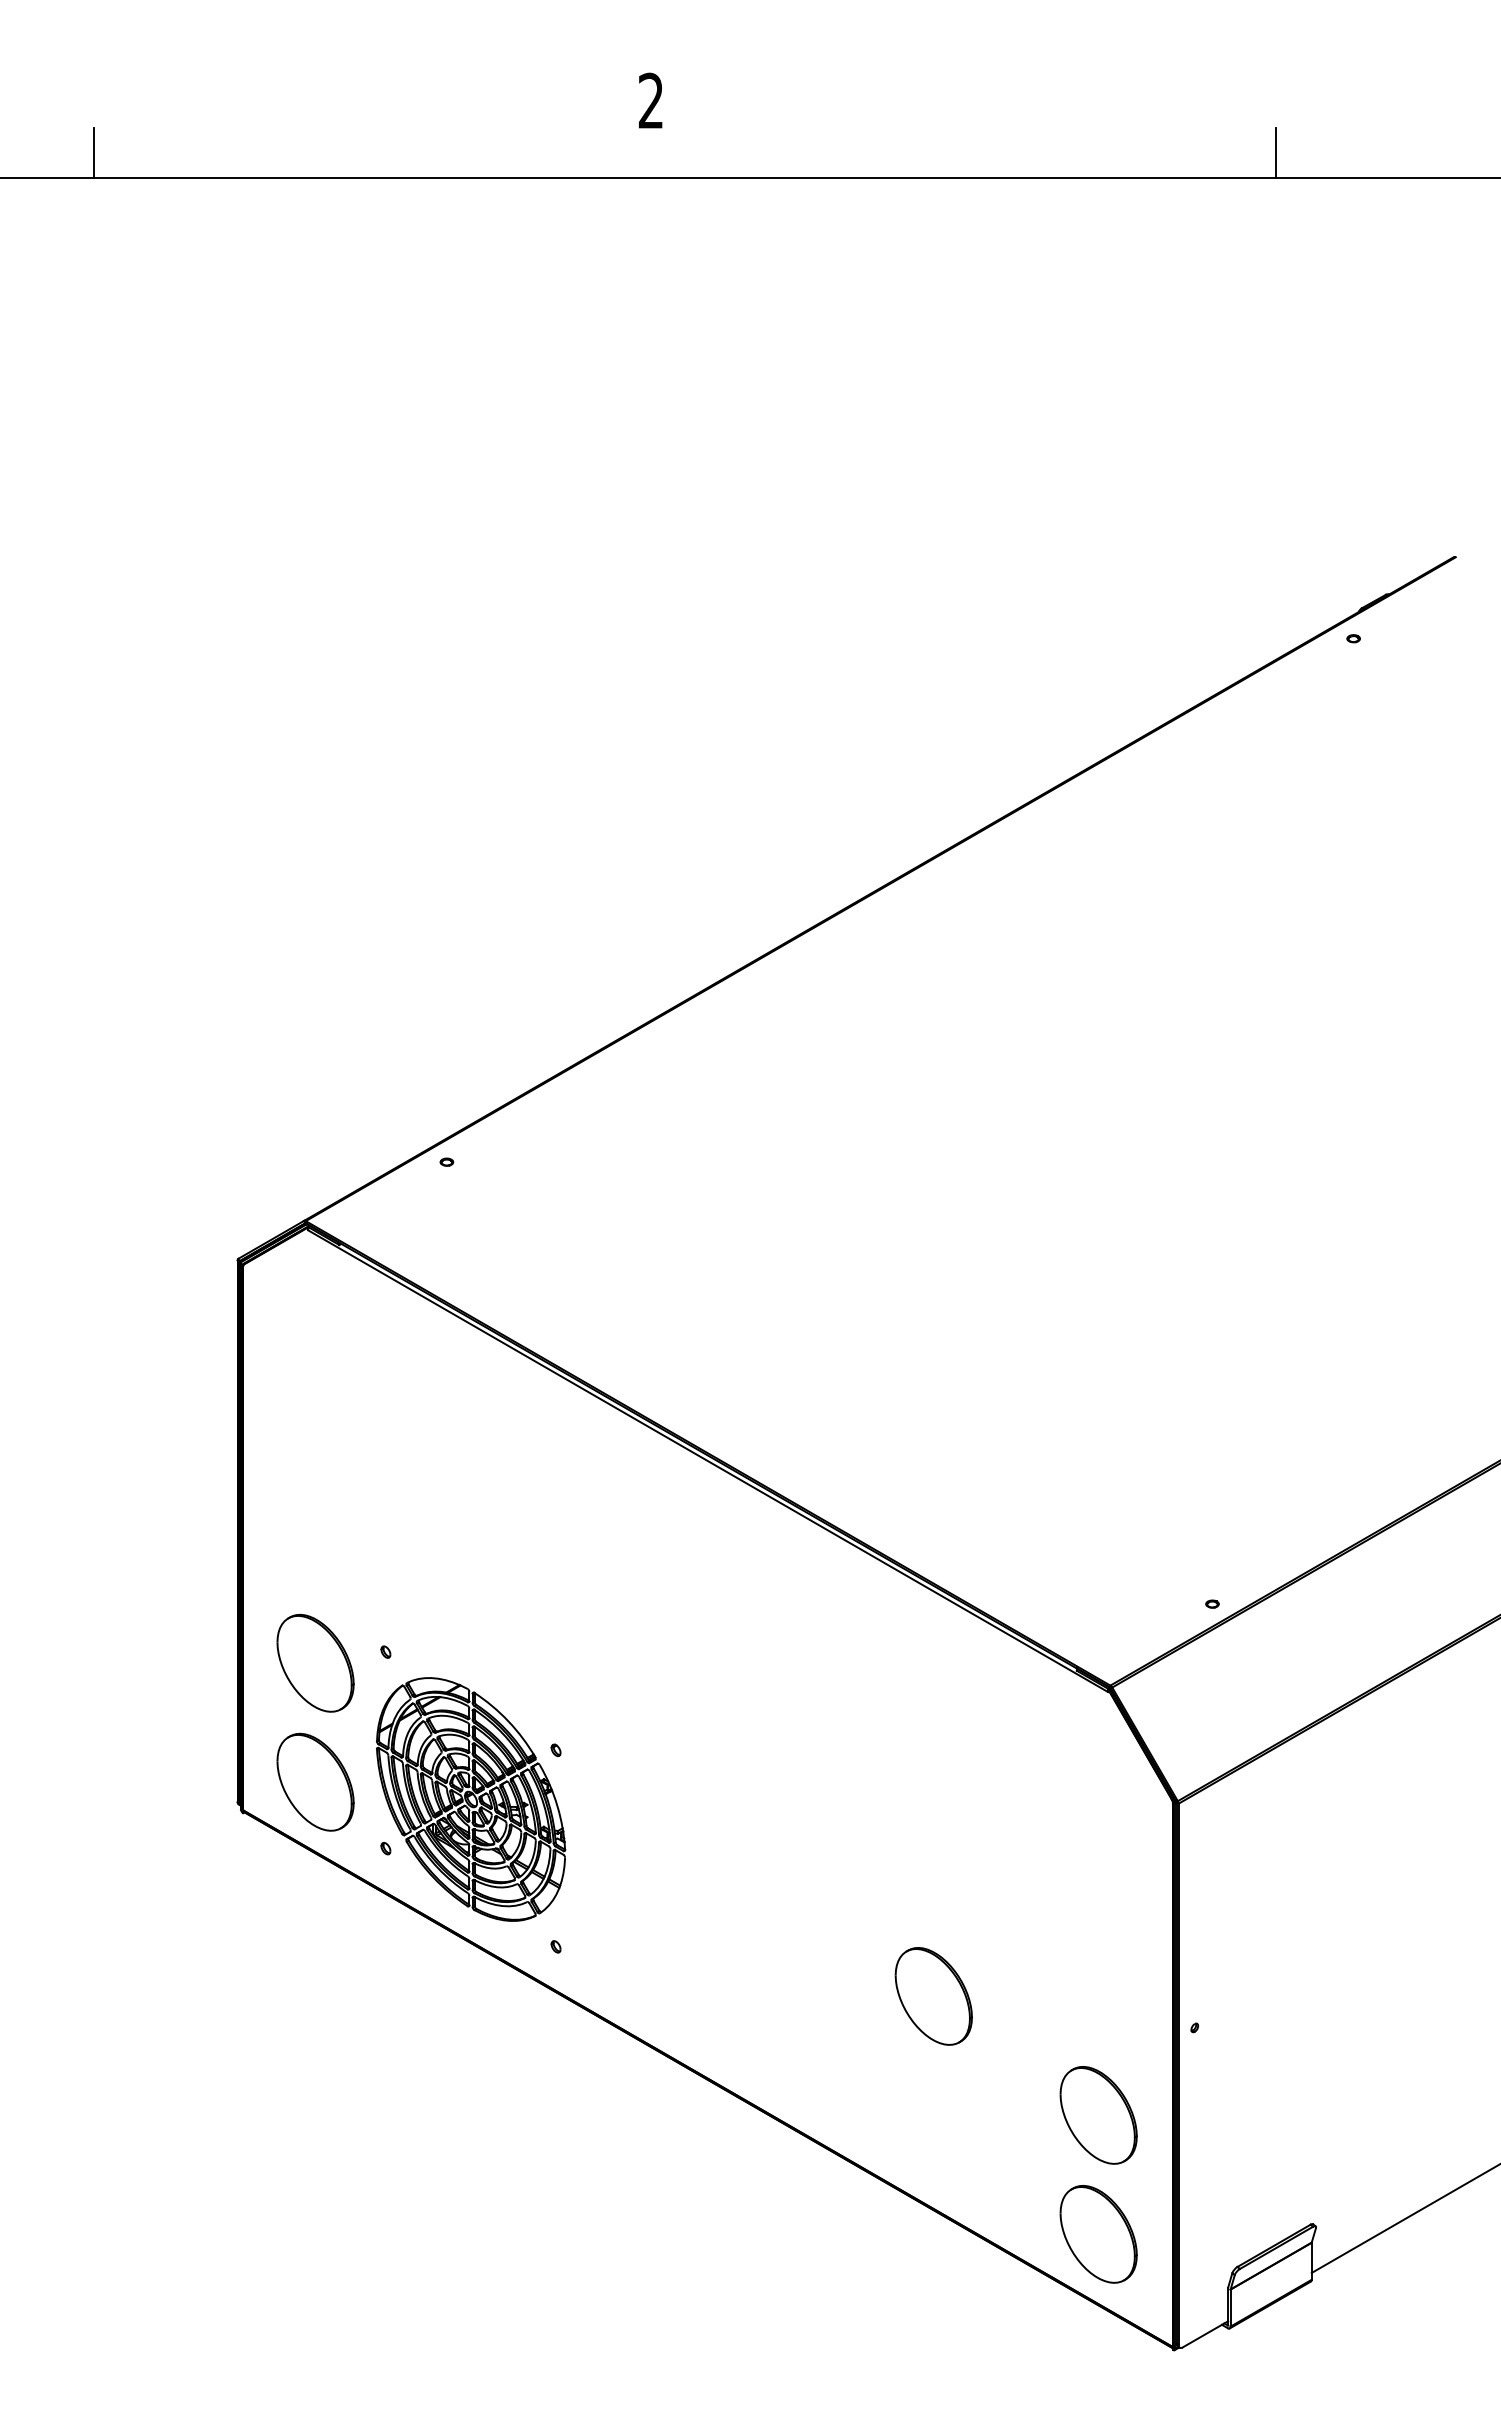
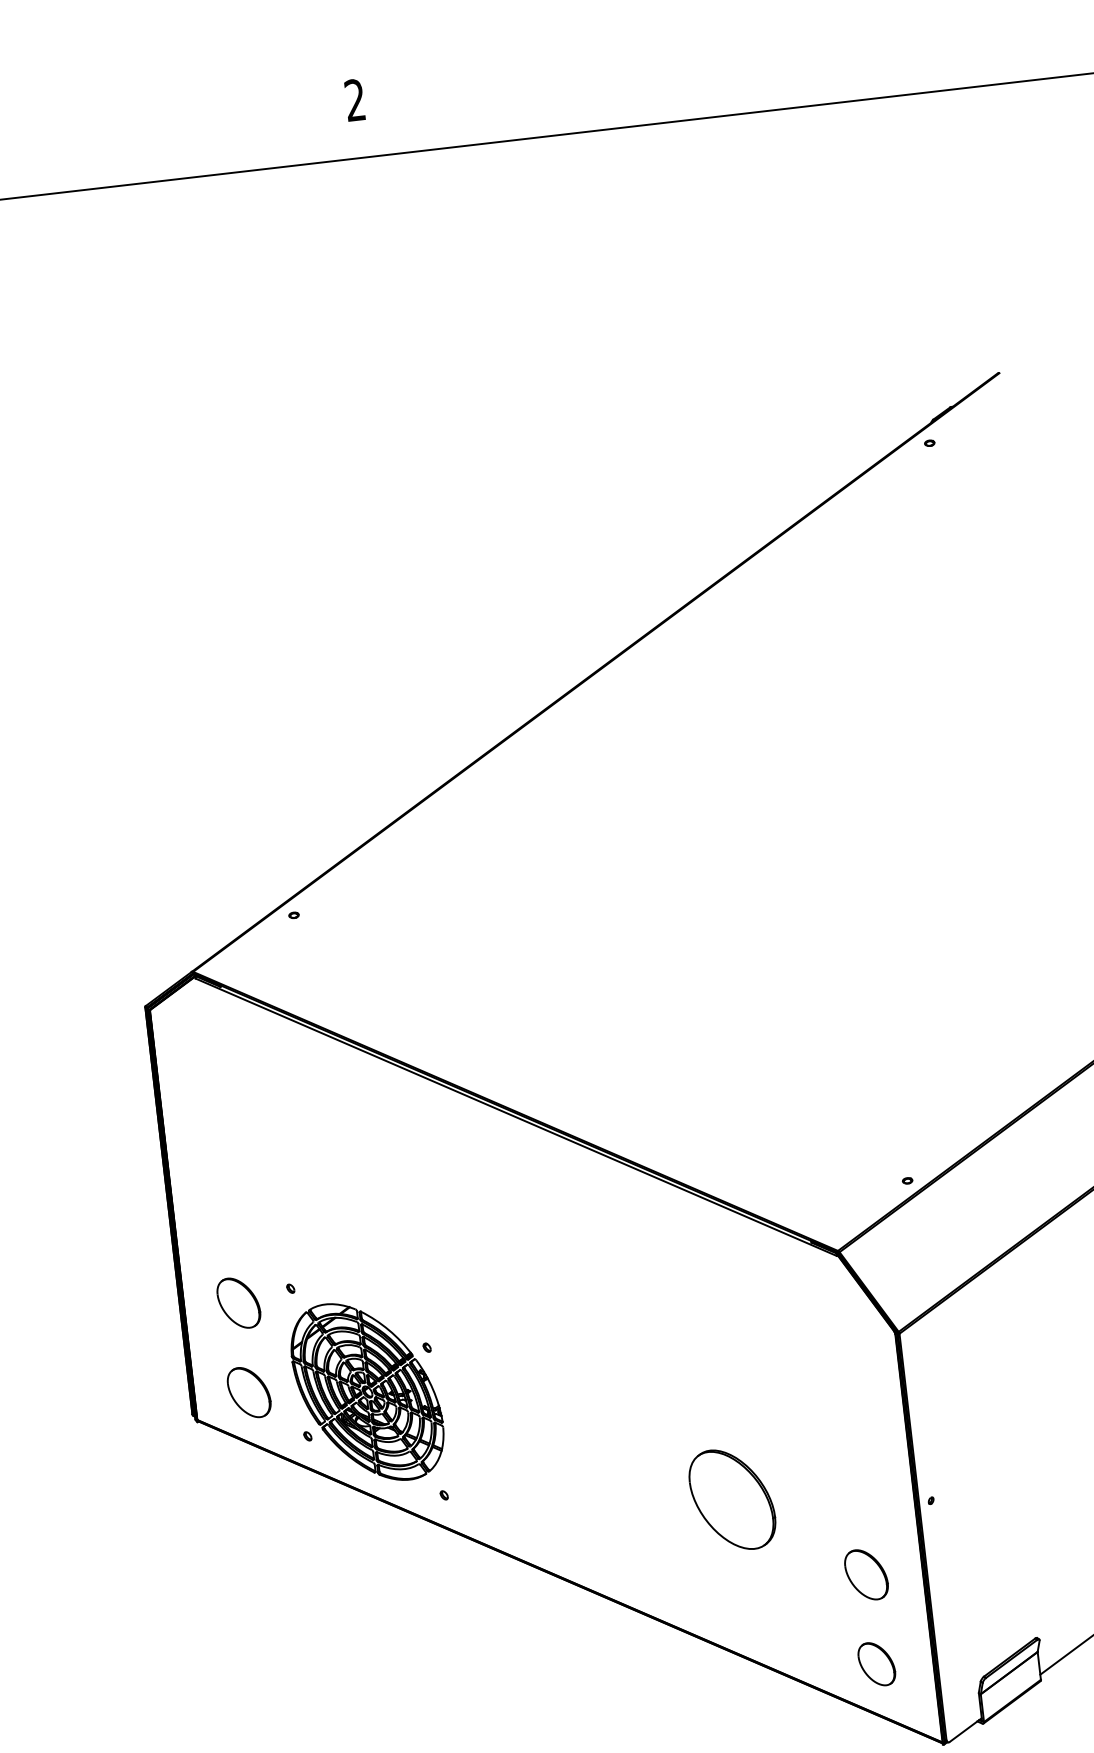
line: (1276, 152) -> (829, 84), removed
part: (315, 1662) -> (238, 1302), size x0.7
part: (315, 1781) -> (249, 1392), size x0.7
part: (933, 1996) -> (732, 1499), size x1.4
part: (1098, 2115) -> (866, 1574), size x0.7
part: (1098, 2234) -> (876, 1664), size x0.6

